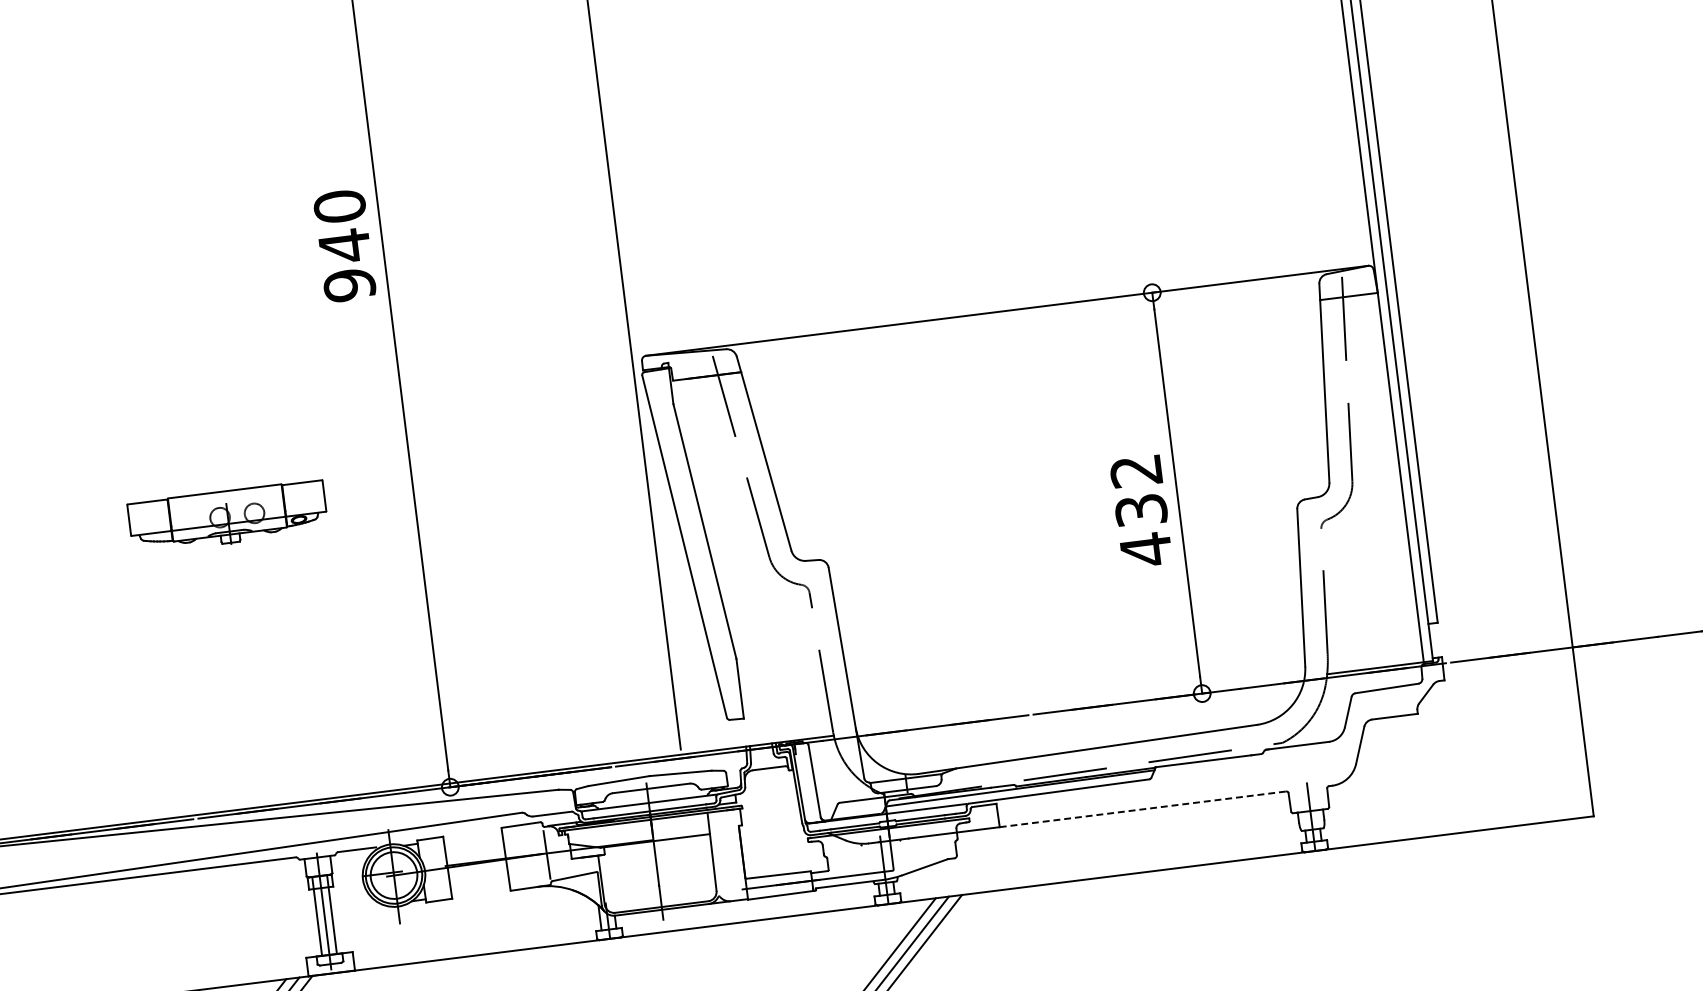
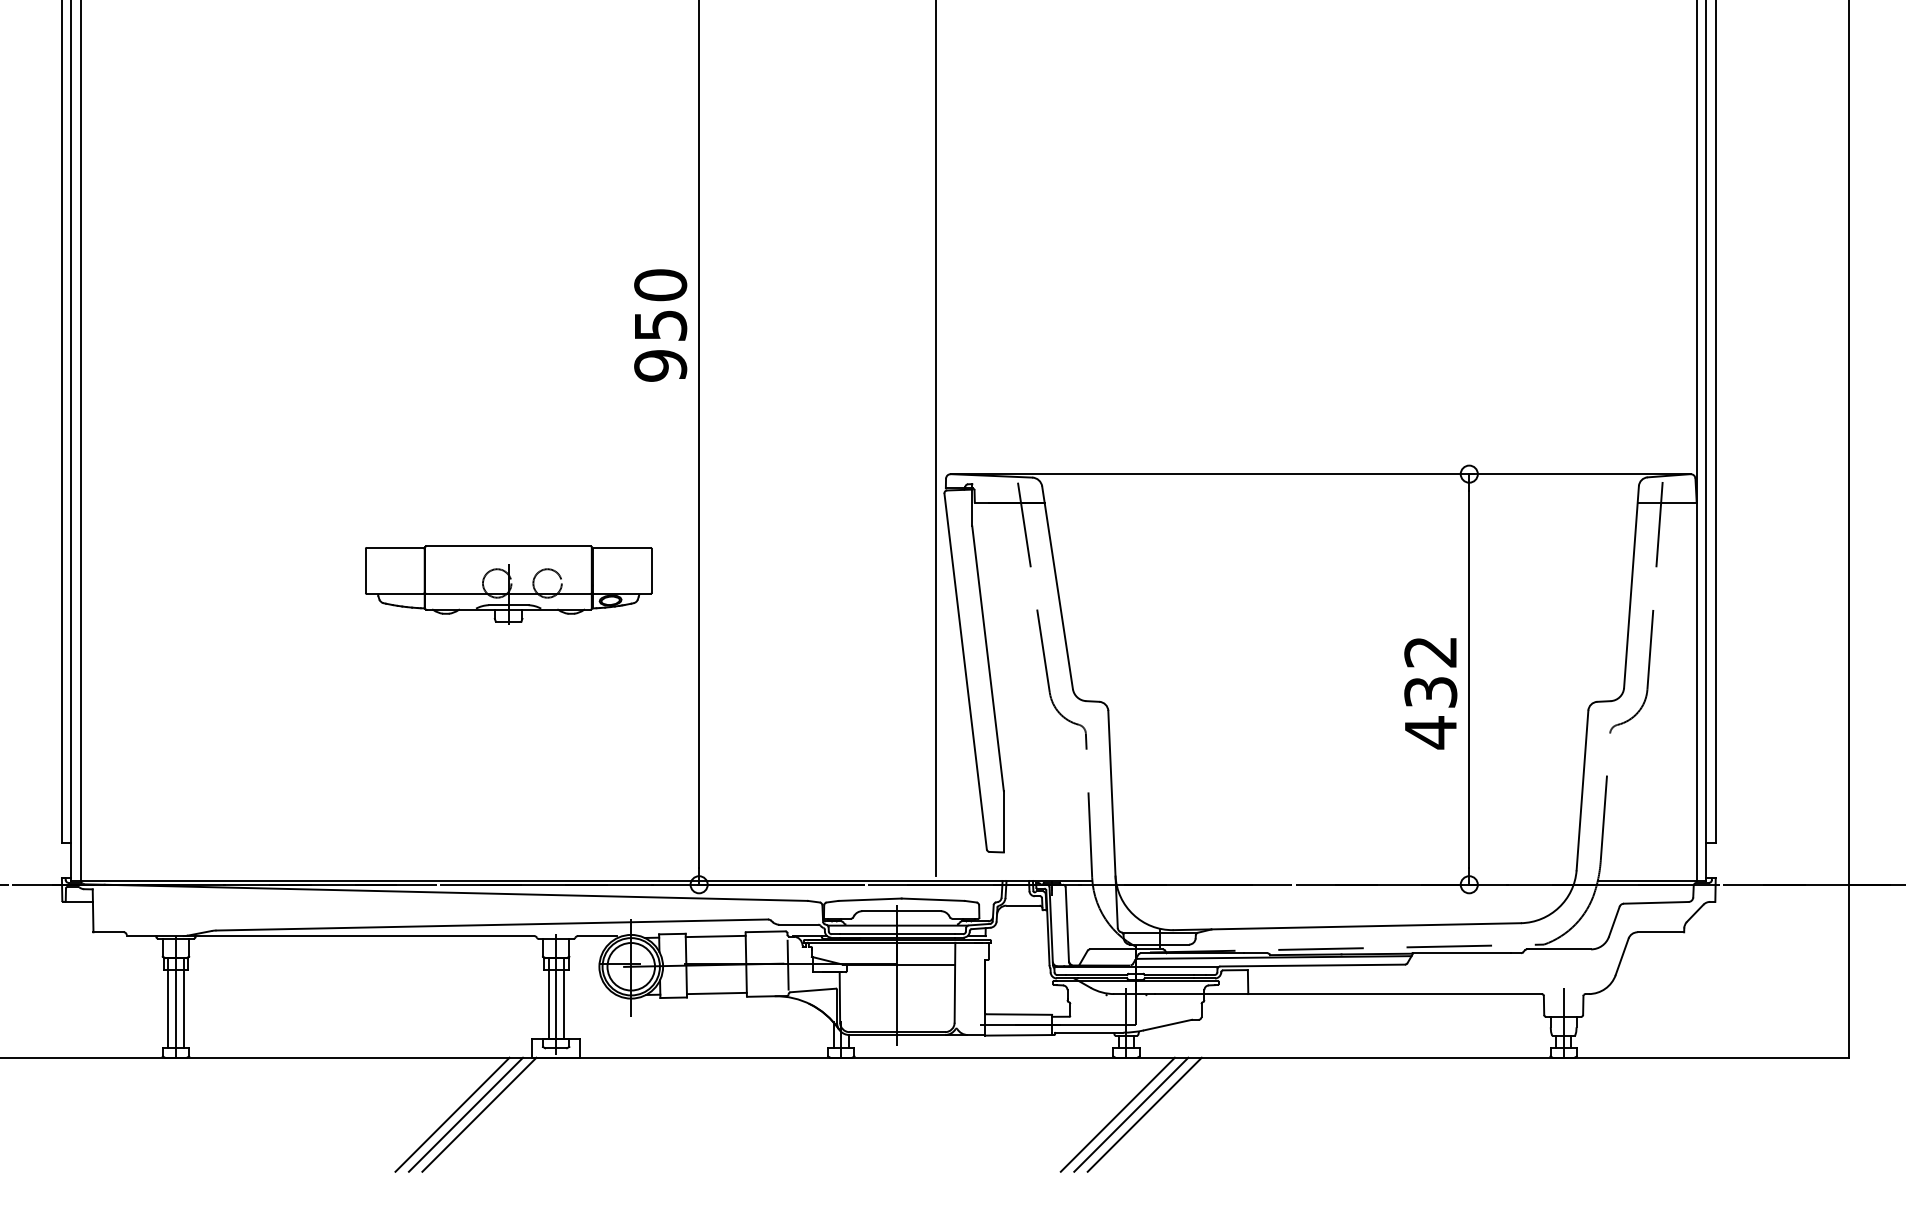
text: (345, 245) -> (661, 325), 940 -> 950
part: (227, 517) -> (508, 584), size x1.43
line: (1142, 809) -> (1394, 994), dashed -> solid
line: (472, 835) -> (715, 936), added
line: (480, 891) -> (716, 993), added

